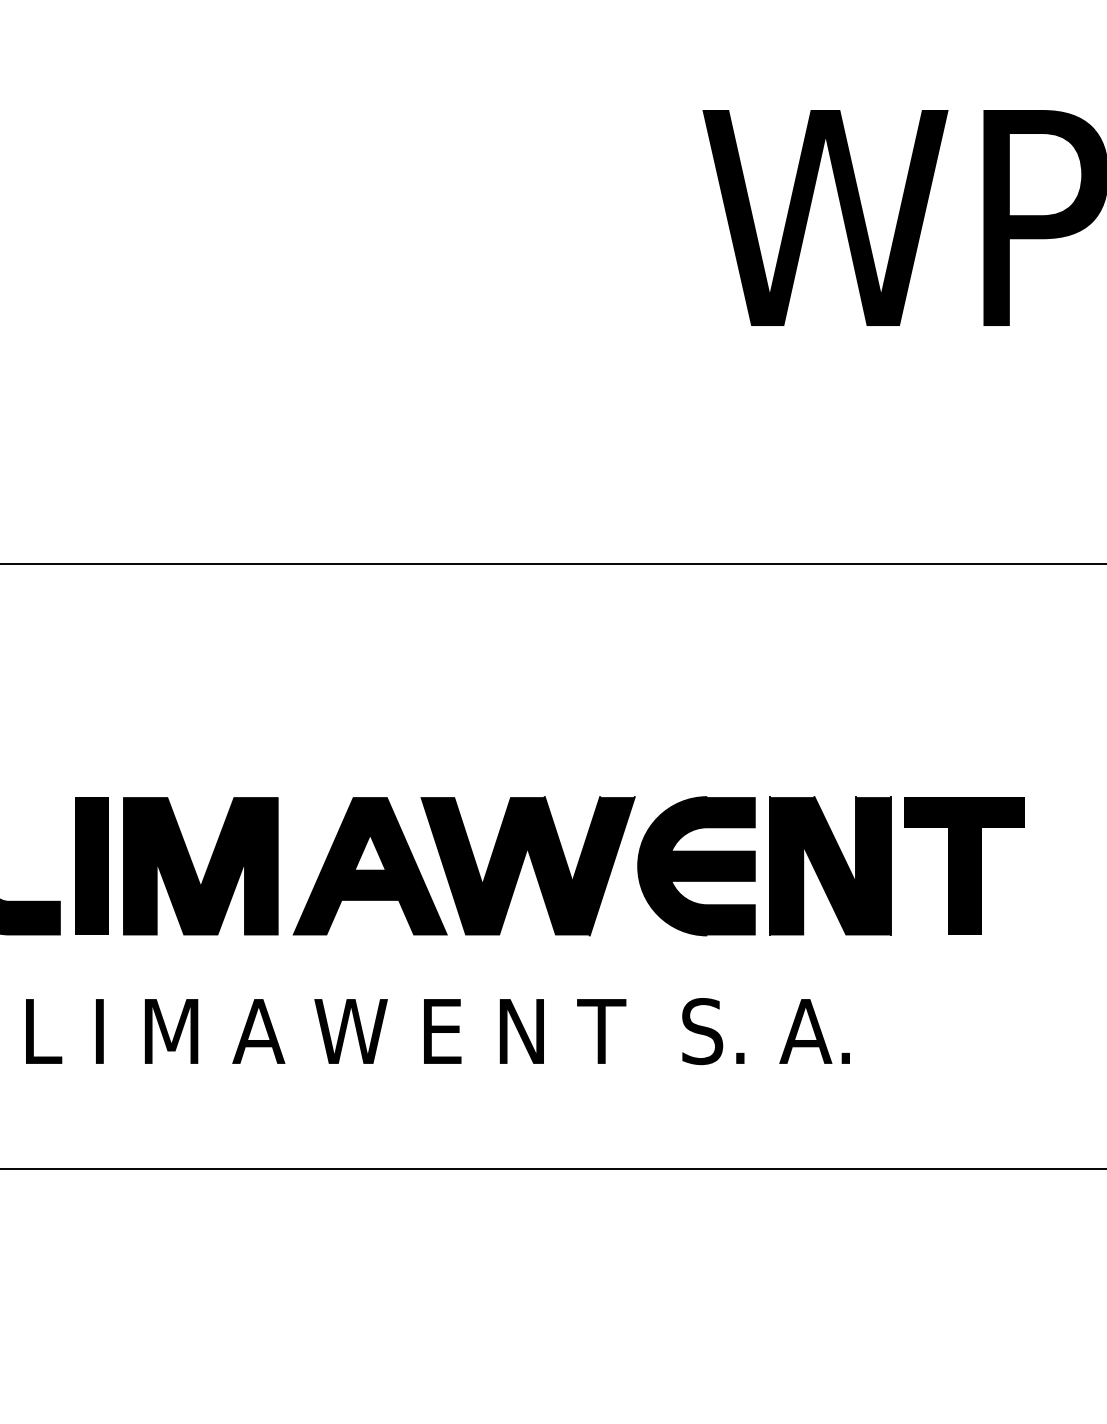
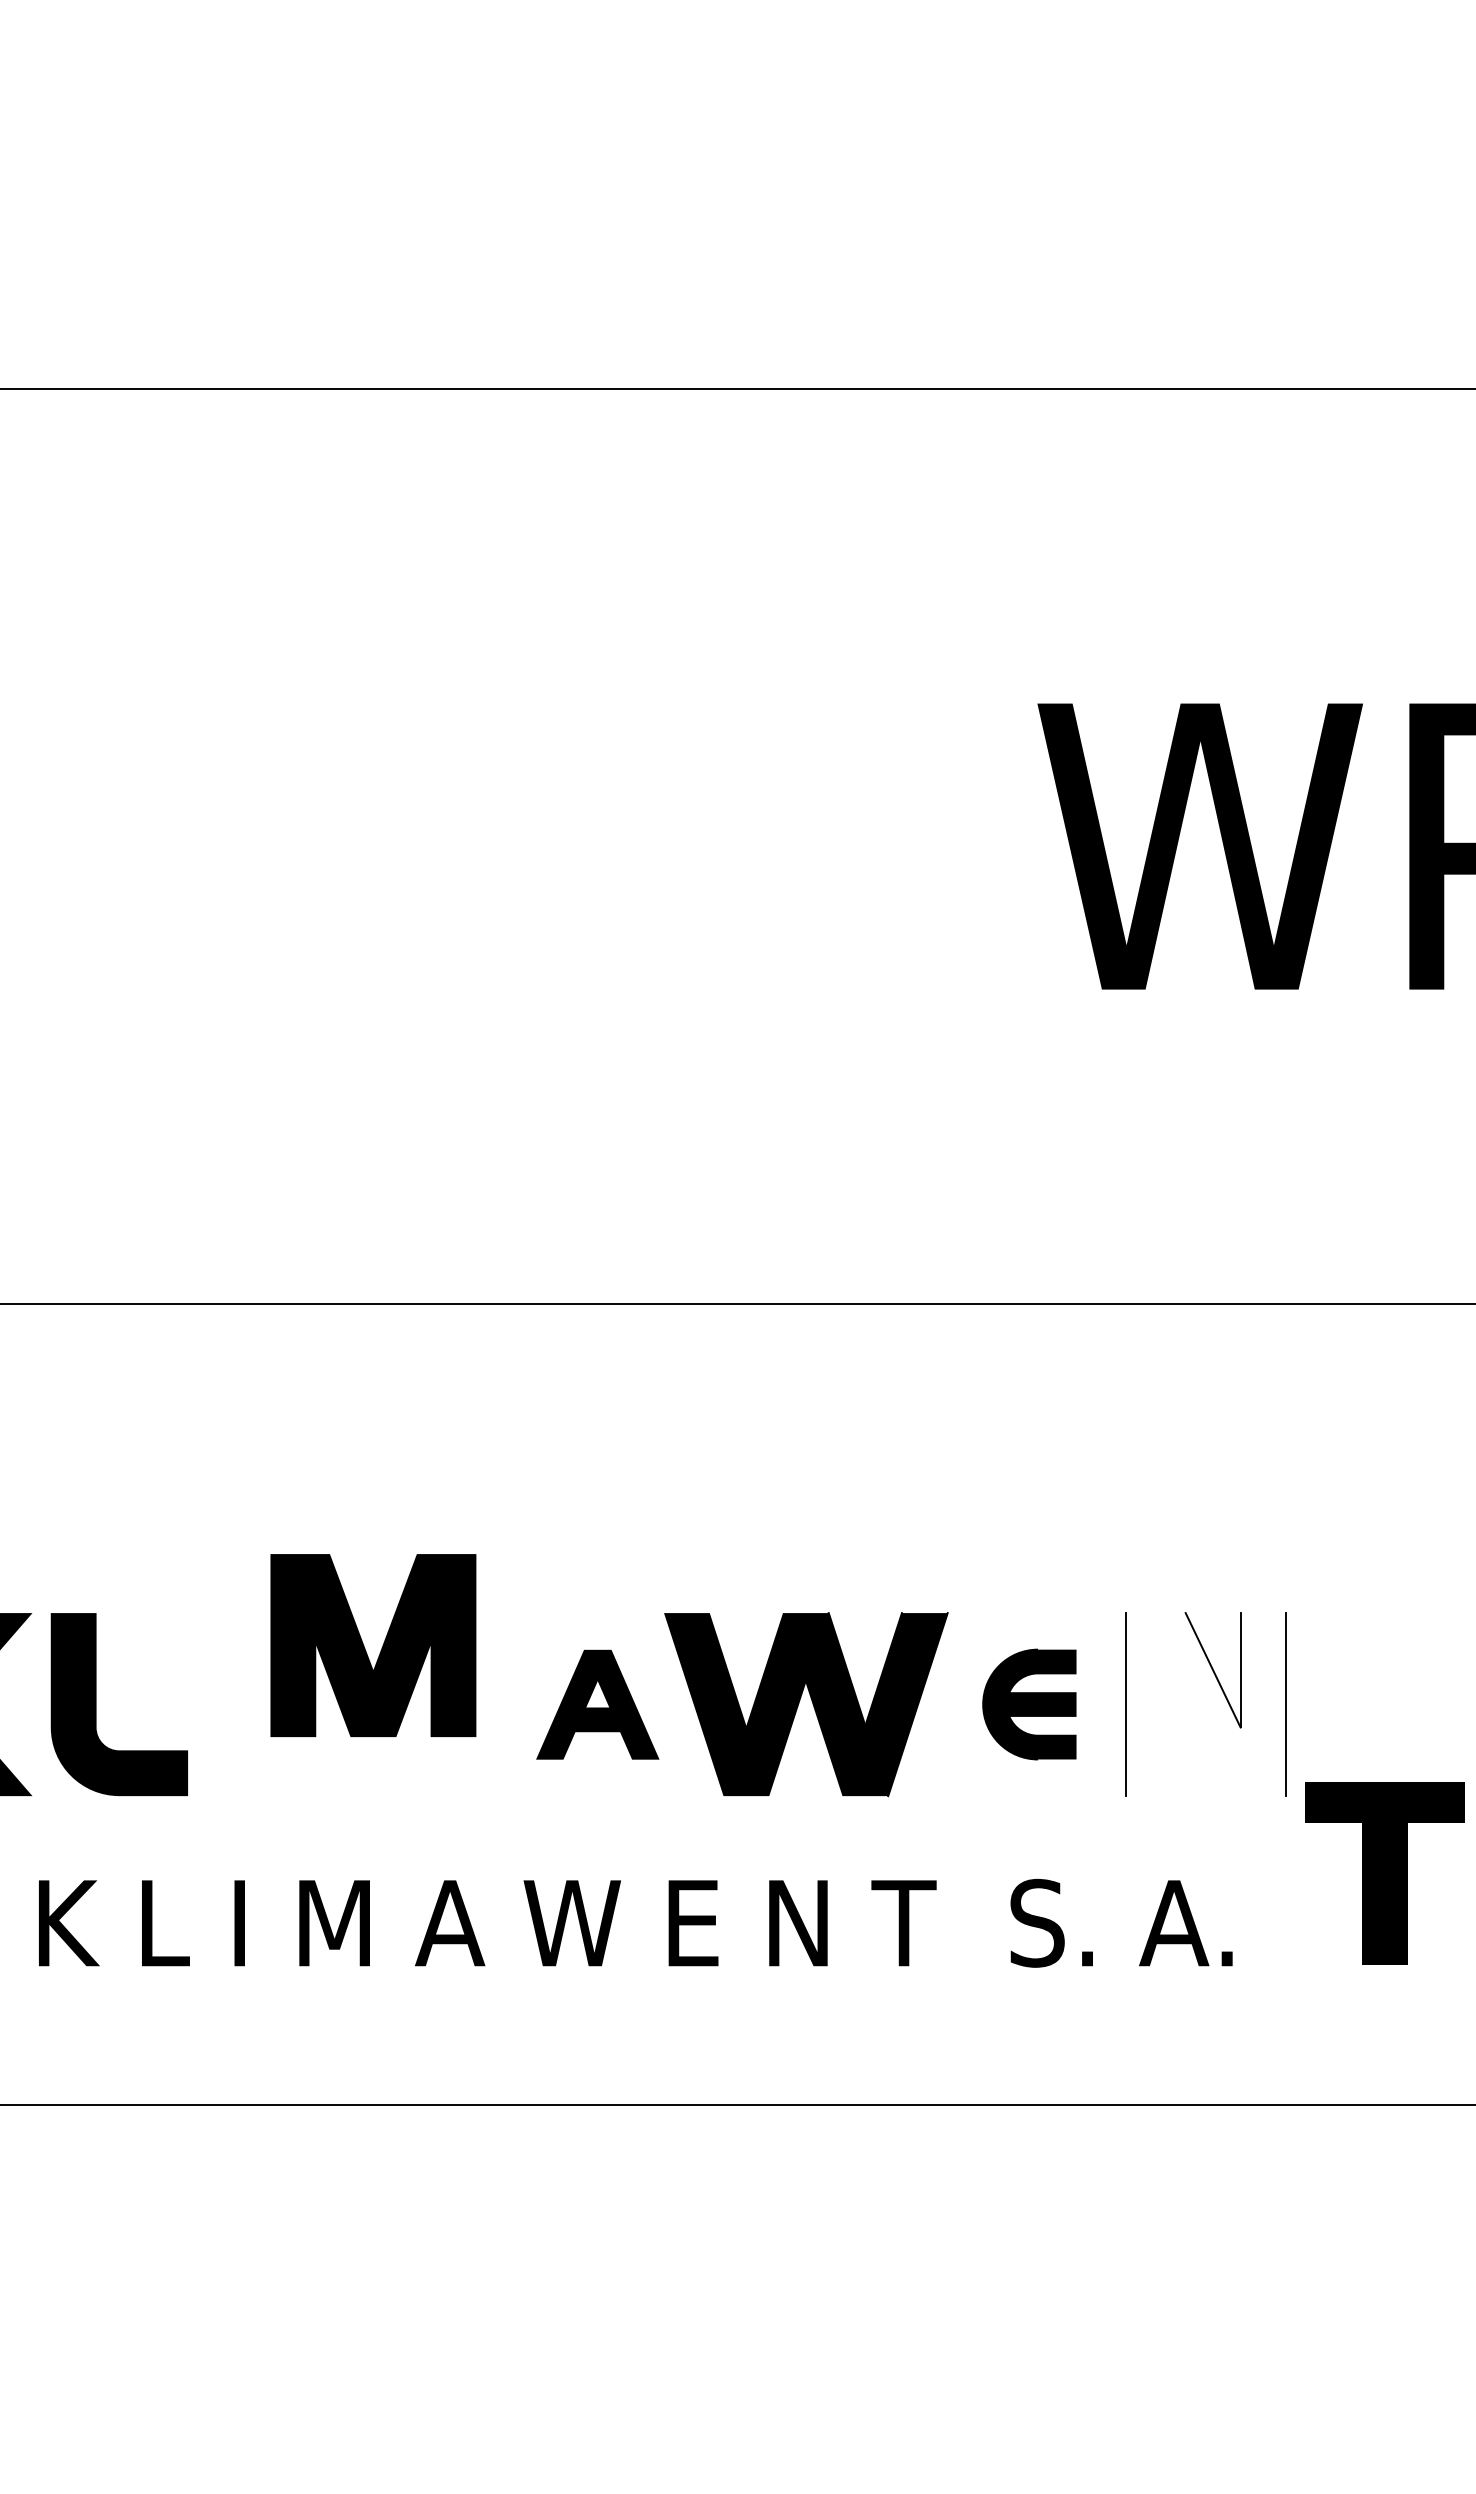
fill: (92, 866) -> (229, 1704), removed
part: (370, 866) -> (597, 1704), size x0.6
part: (696, 866) -> (1029, 1704), size x0.6
fill: (830, 866) -> (1206, 1704), removed
part: (964, 866) -> (1384, 1873), moved
part: (206, 867) -> (381, 1647), moved

